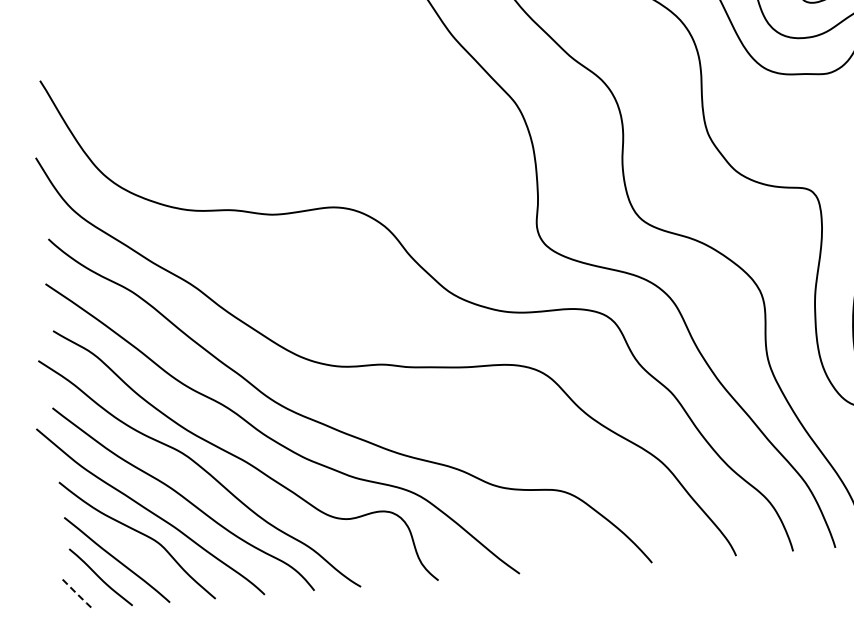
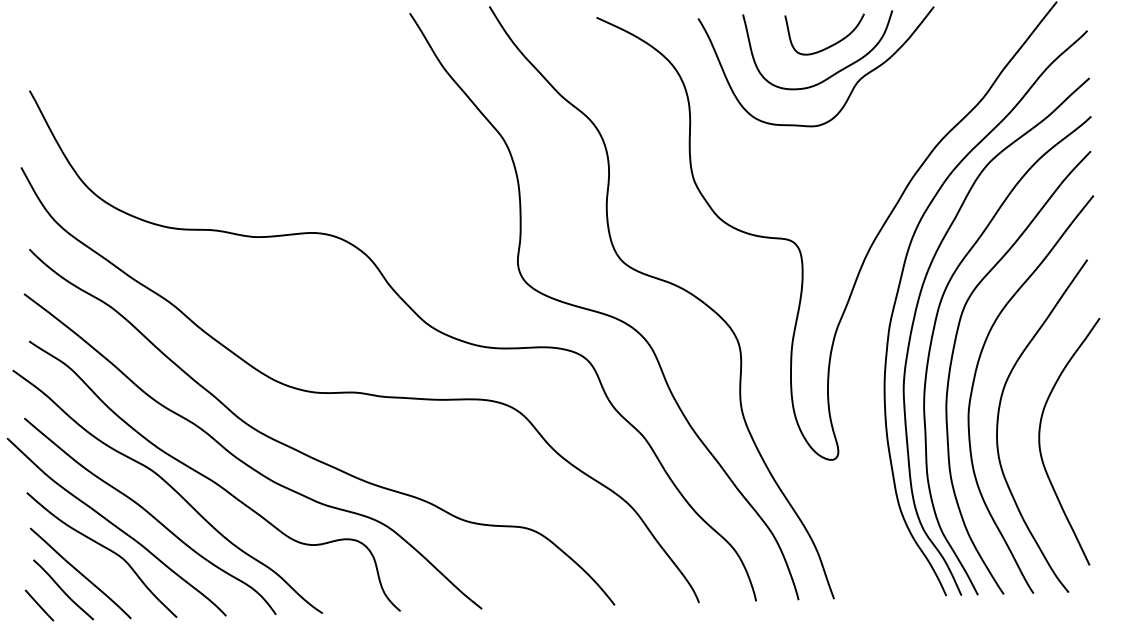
line: (77, 595) -> (39, 606), dashed -> solid

